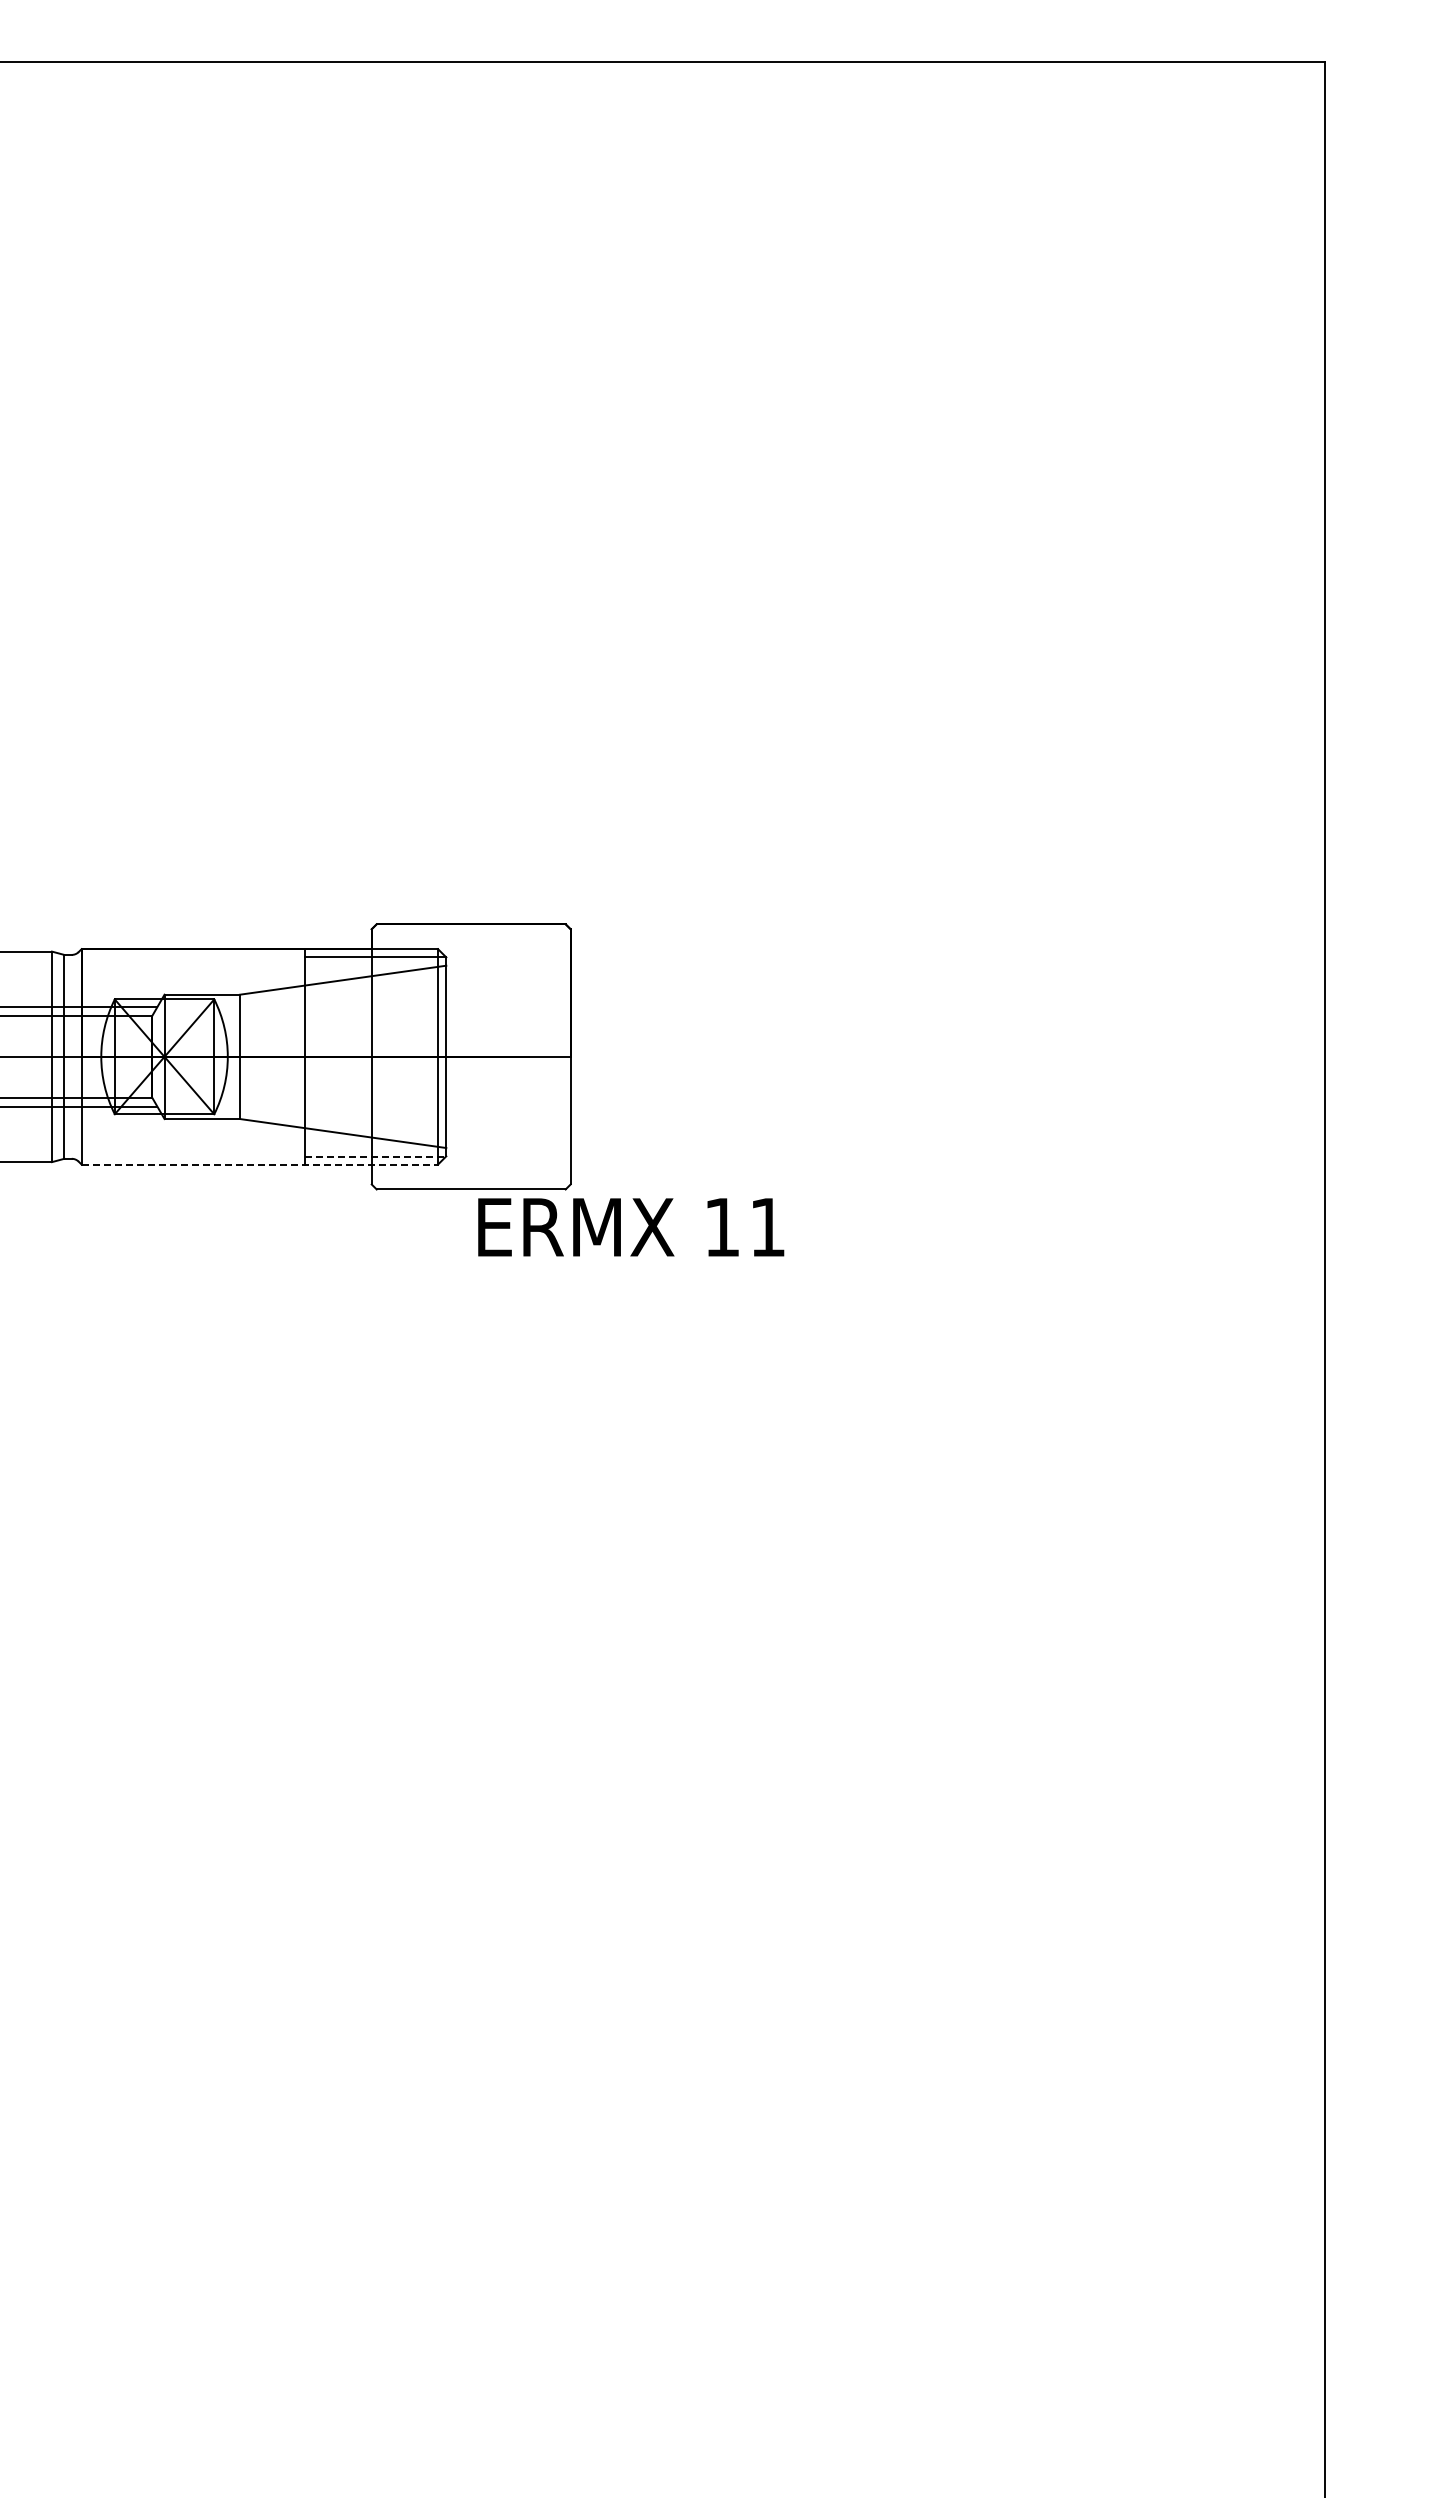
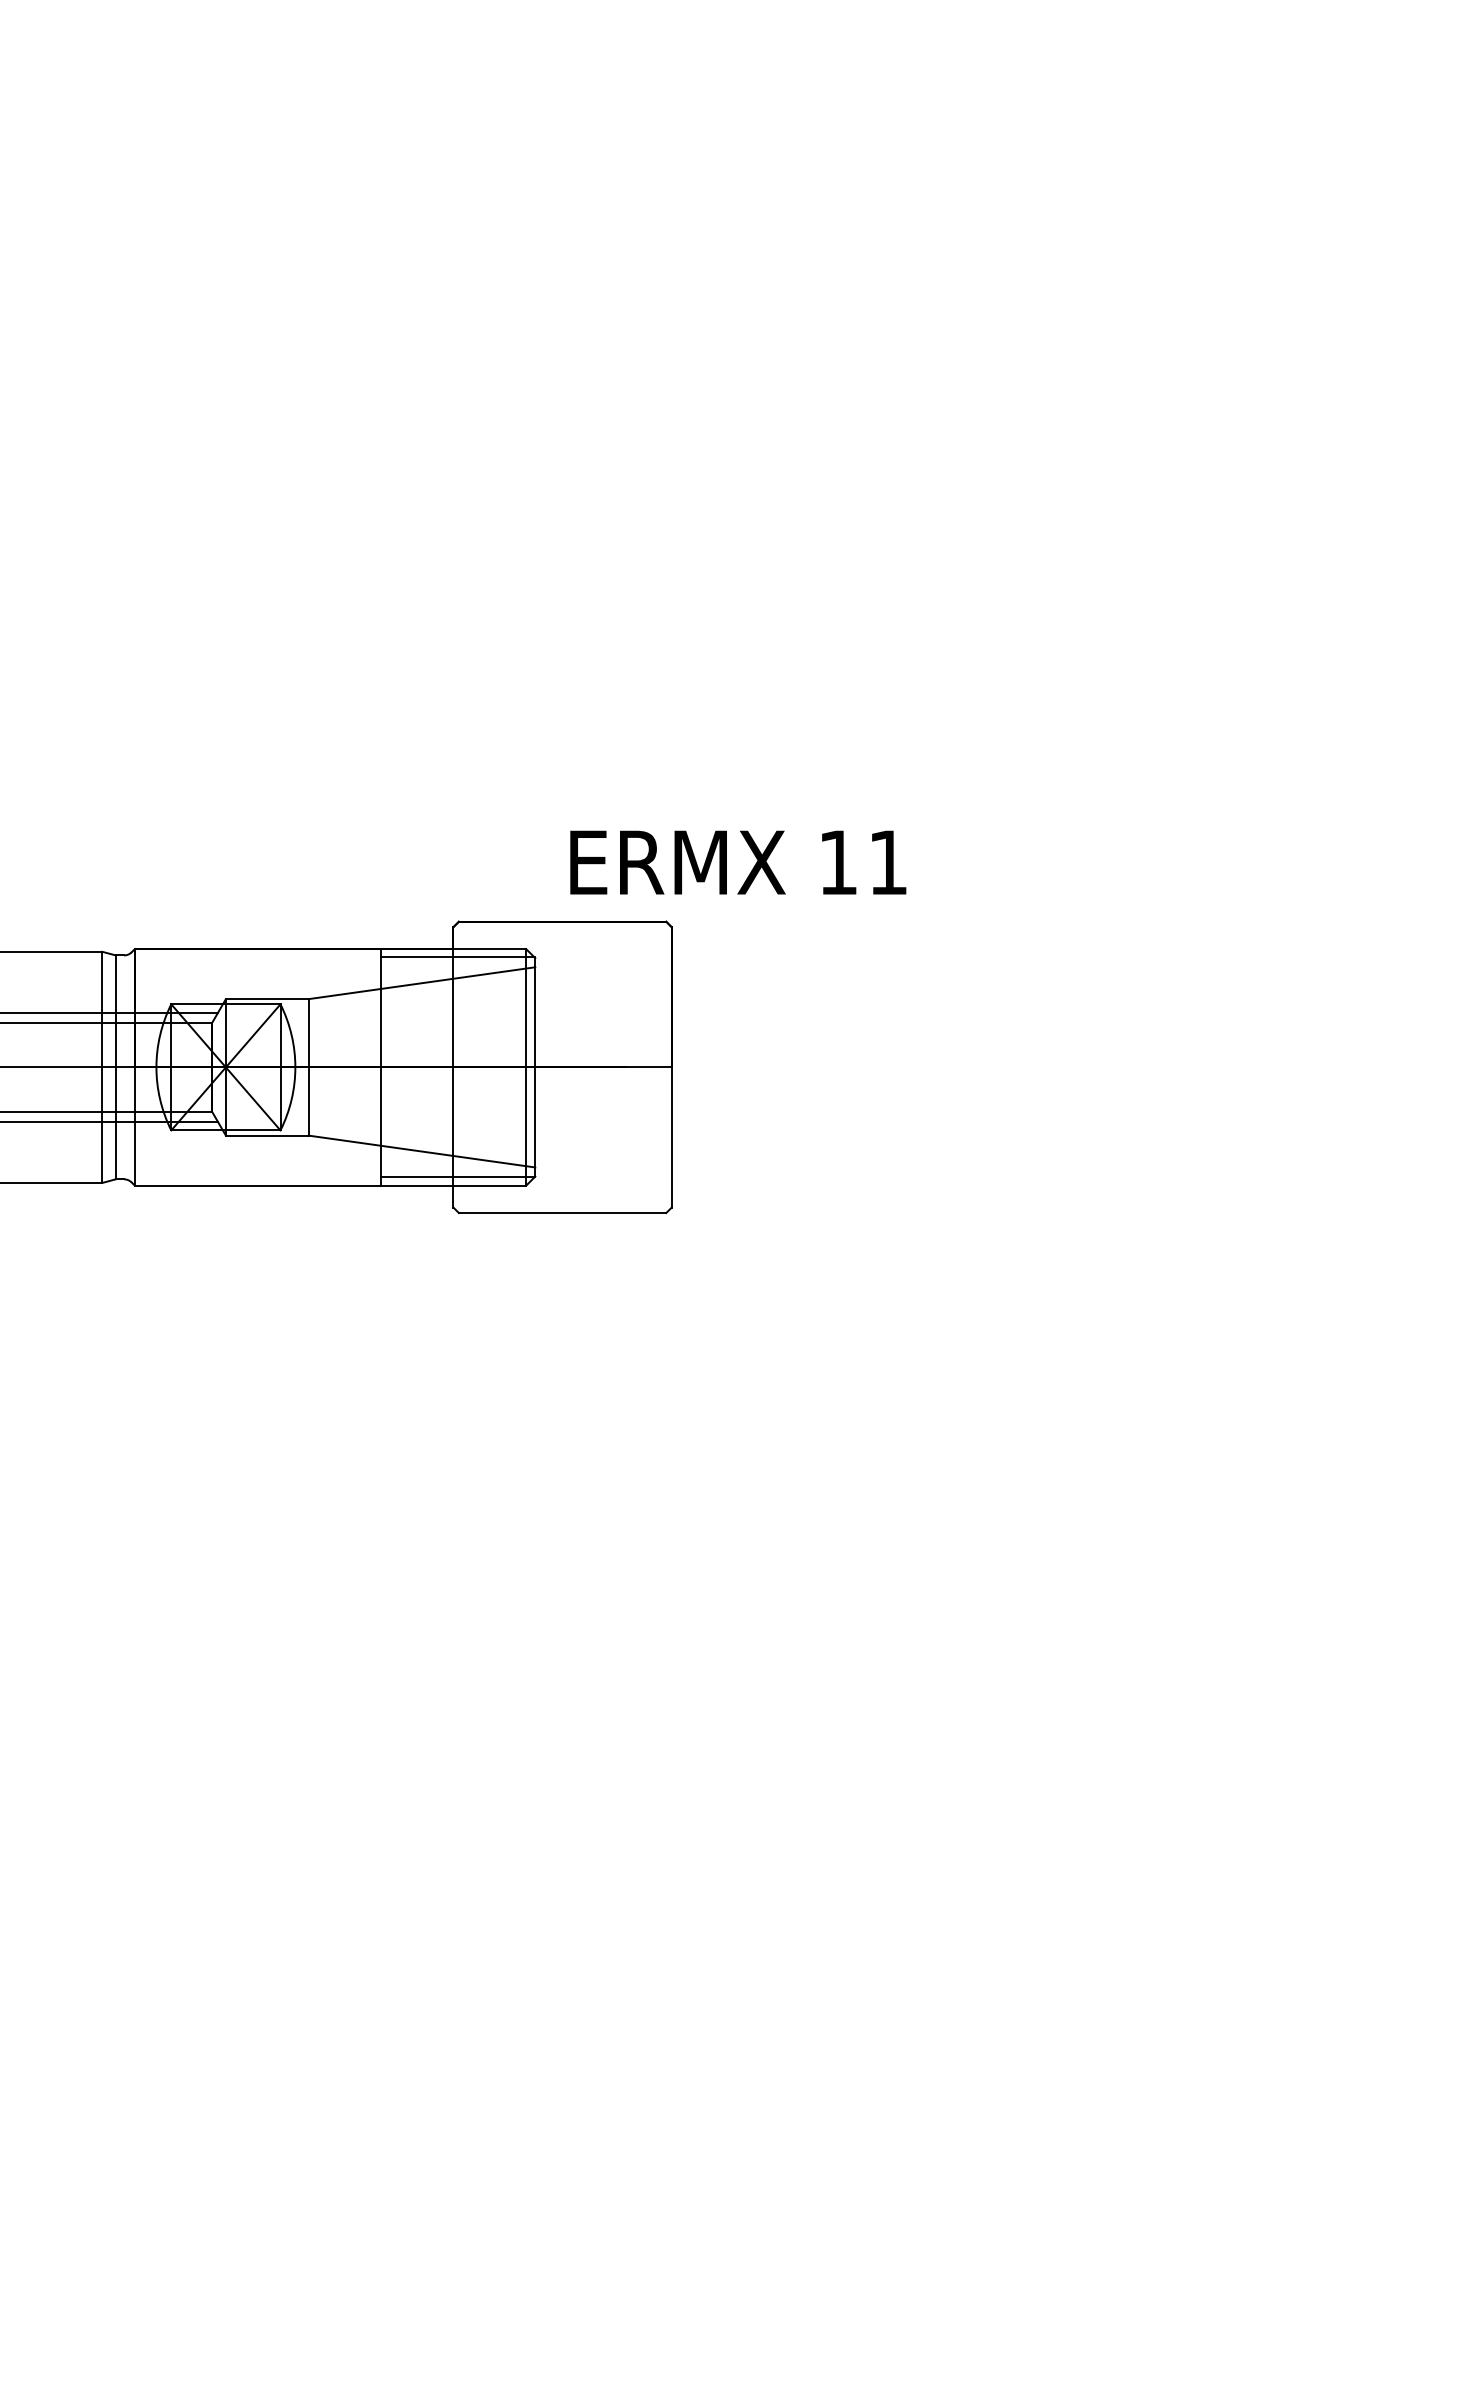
line: (376, 1156) -> (458, 1176), dashed -> solid
line: (260, 1164) -> (331, 1185), dashed -> solid
text: (631, 1227) -> (738, 862), moved

